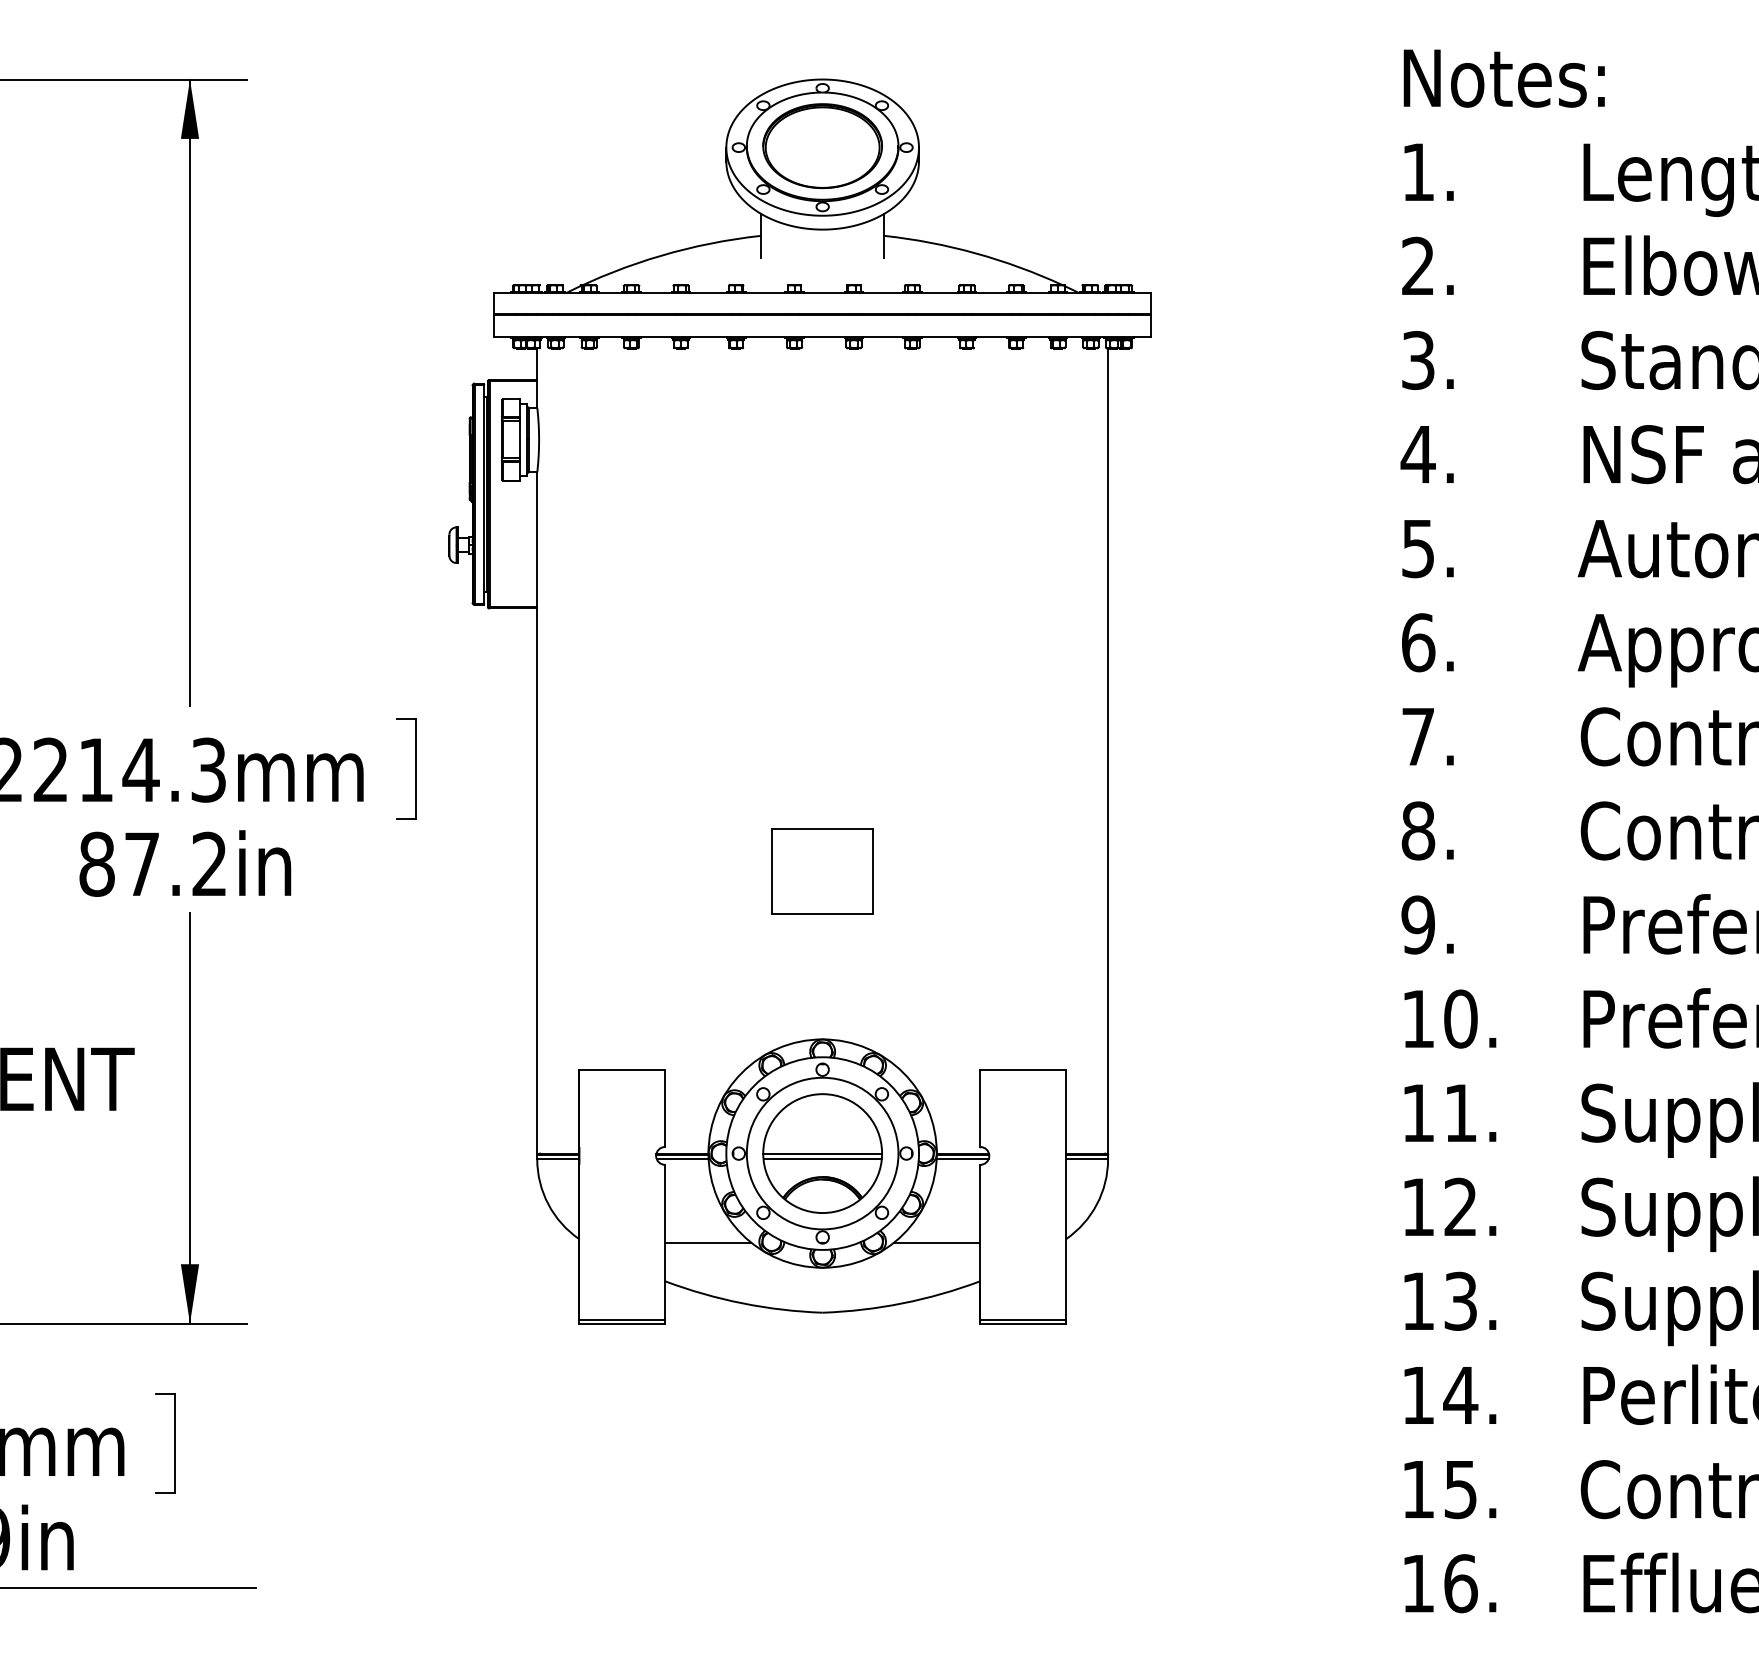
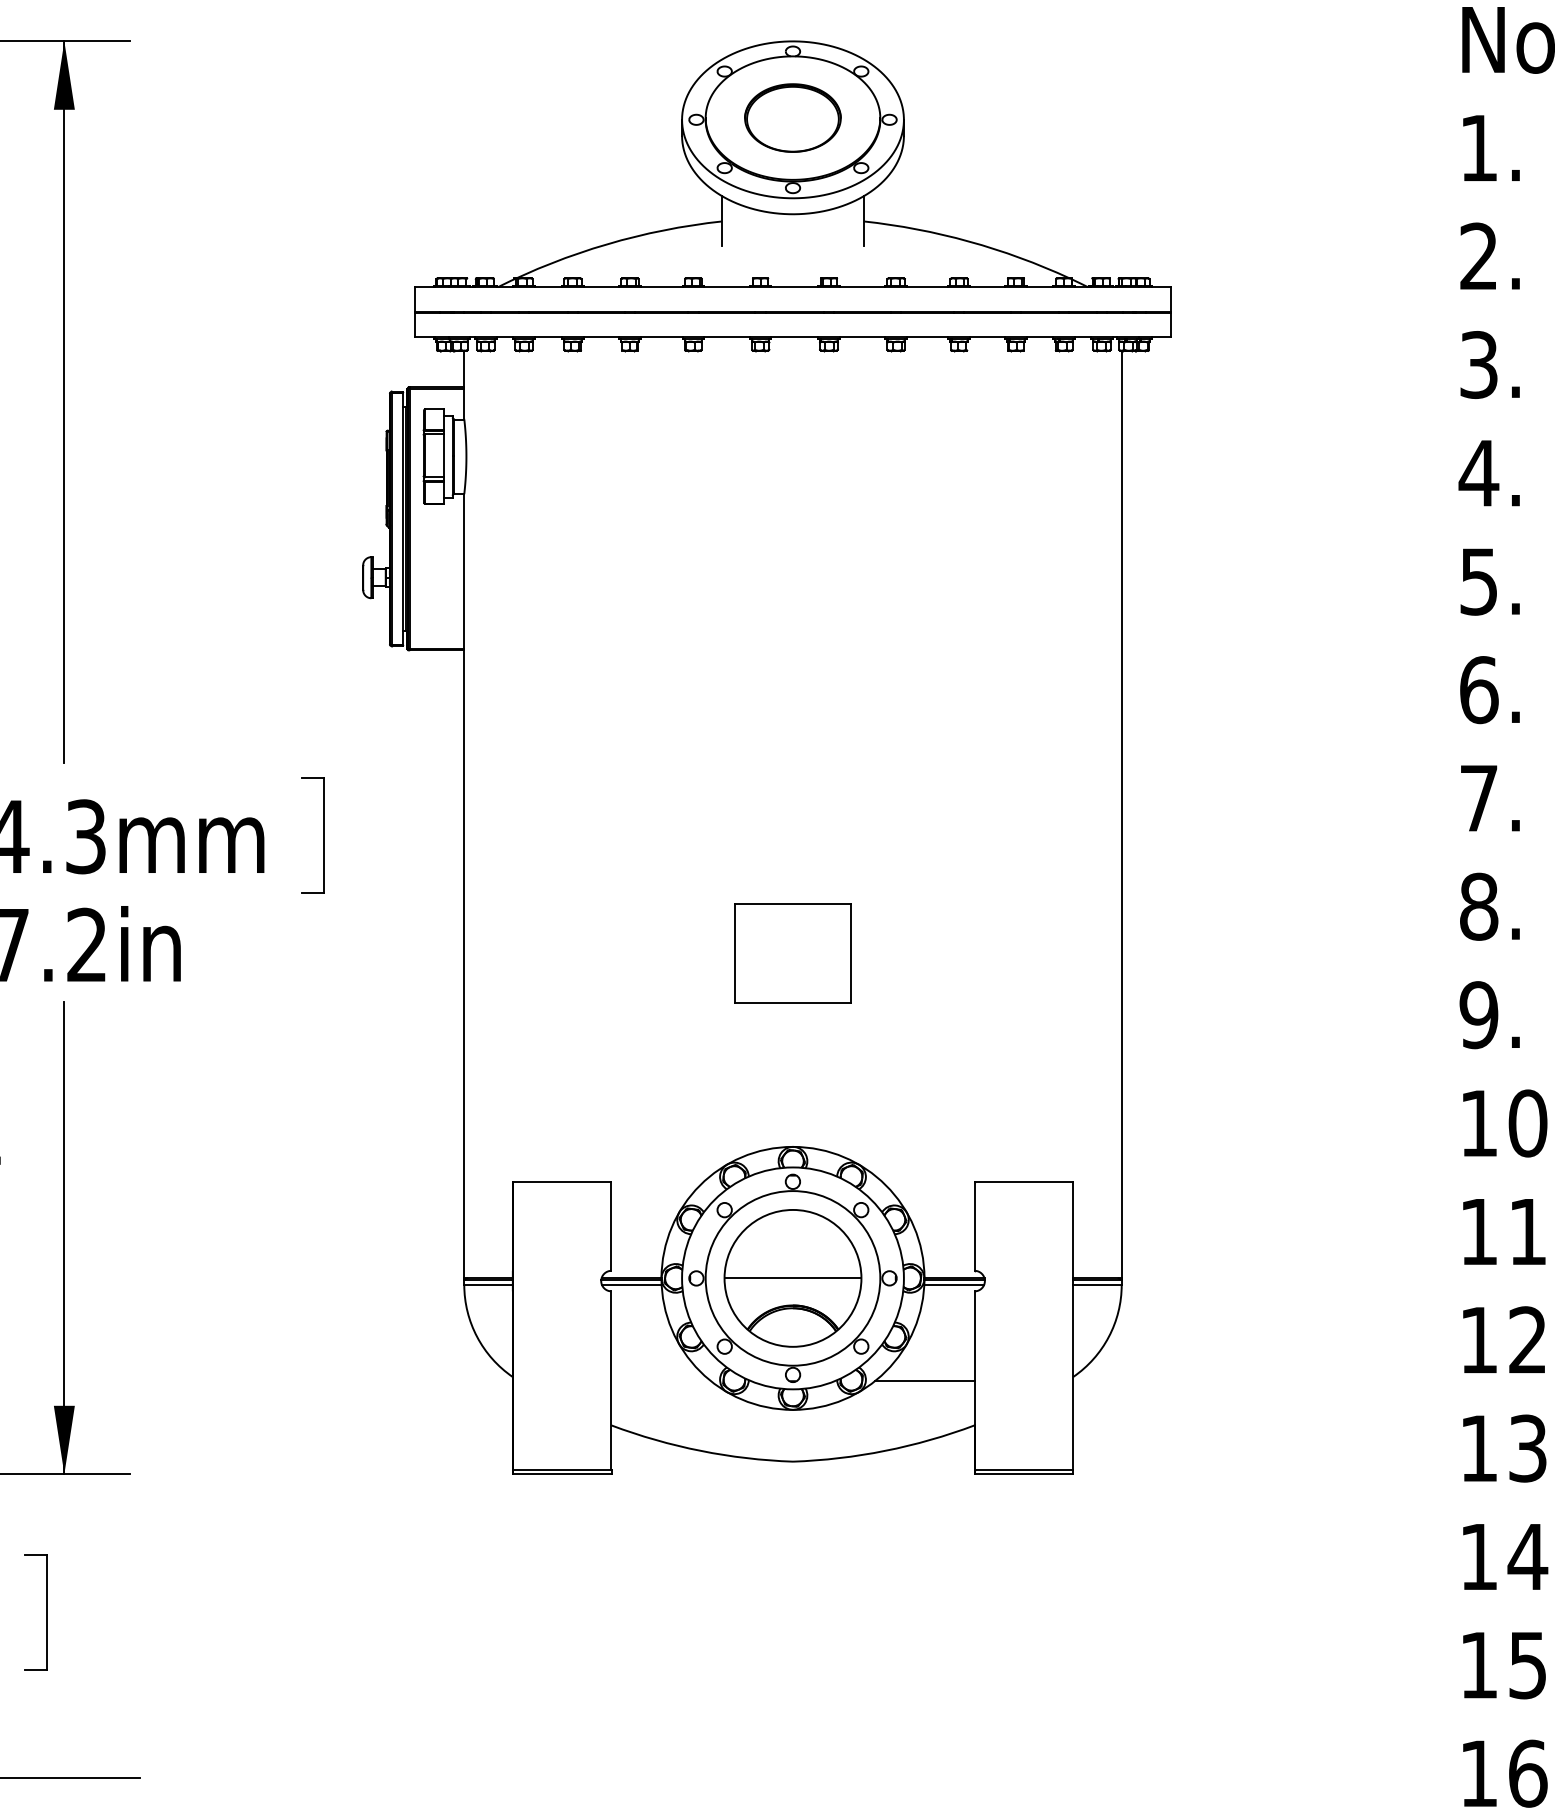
part: (822, 145) -> (792, 117), size x0.7
line: (822, 1159) -> (792, 1285), removed
line: (708, 1242) -> (661, 1380), removed

